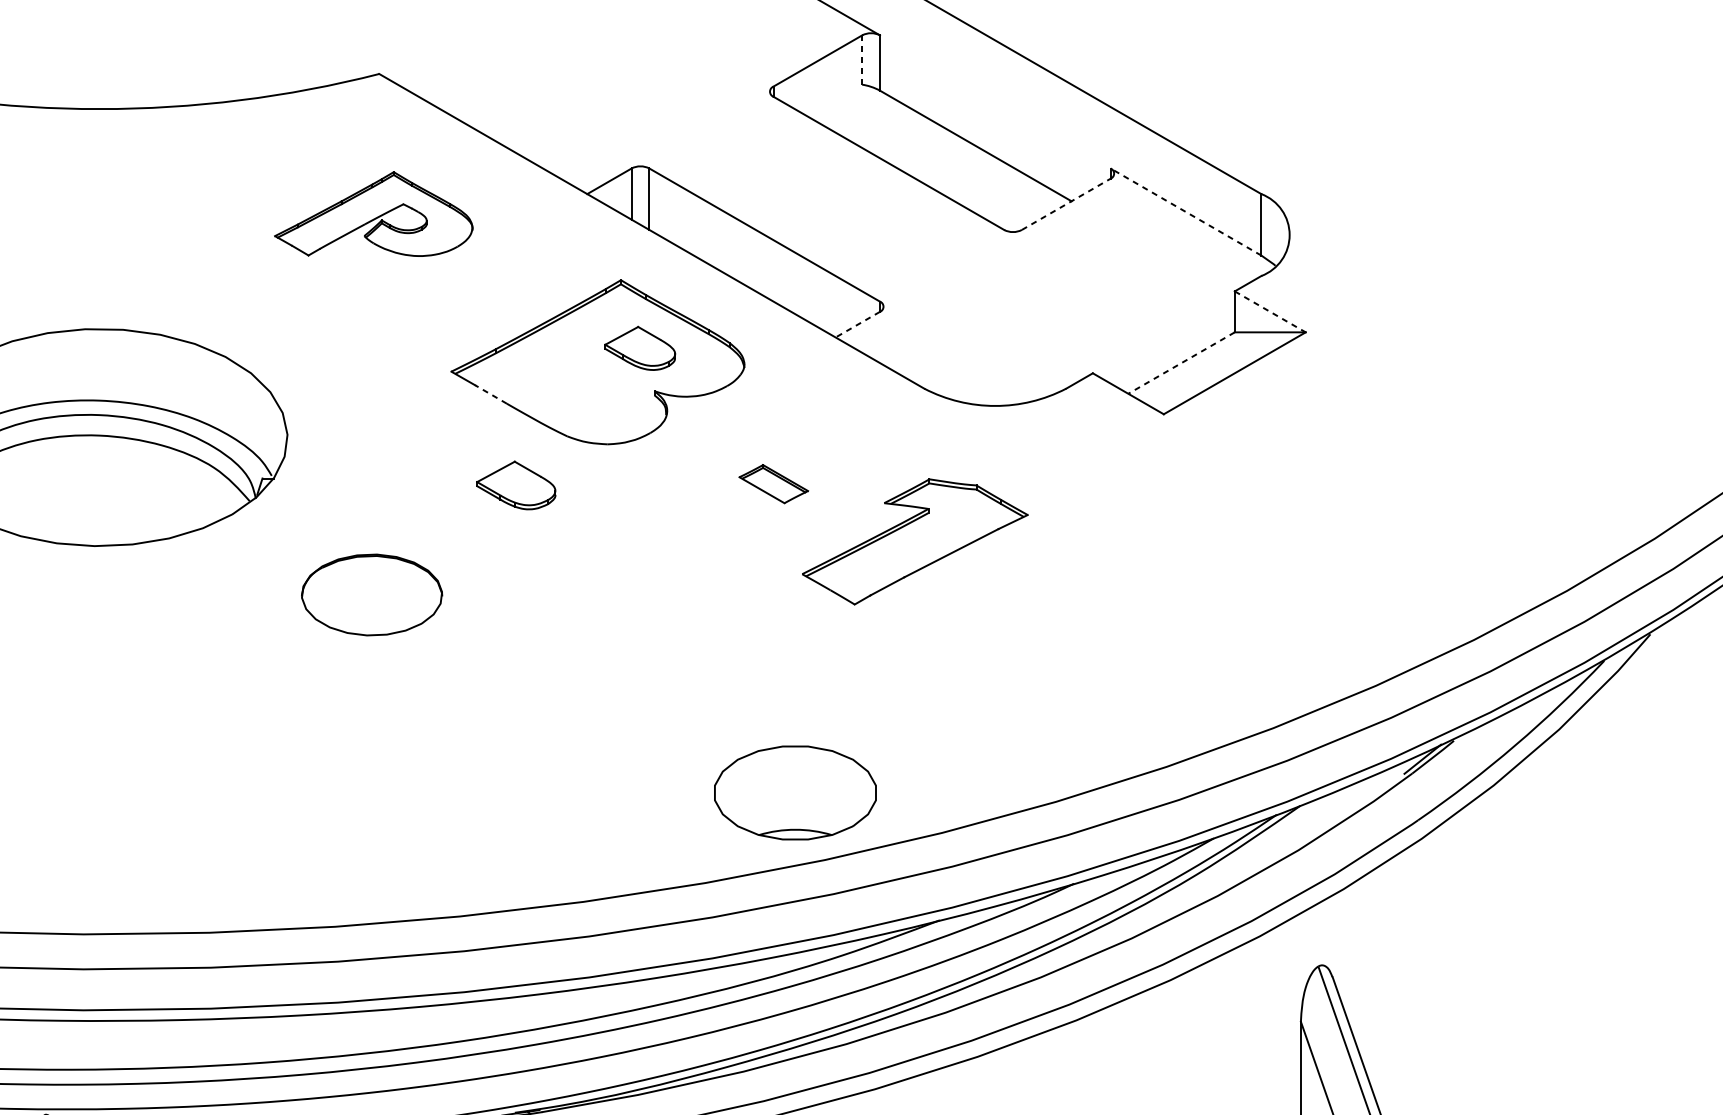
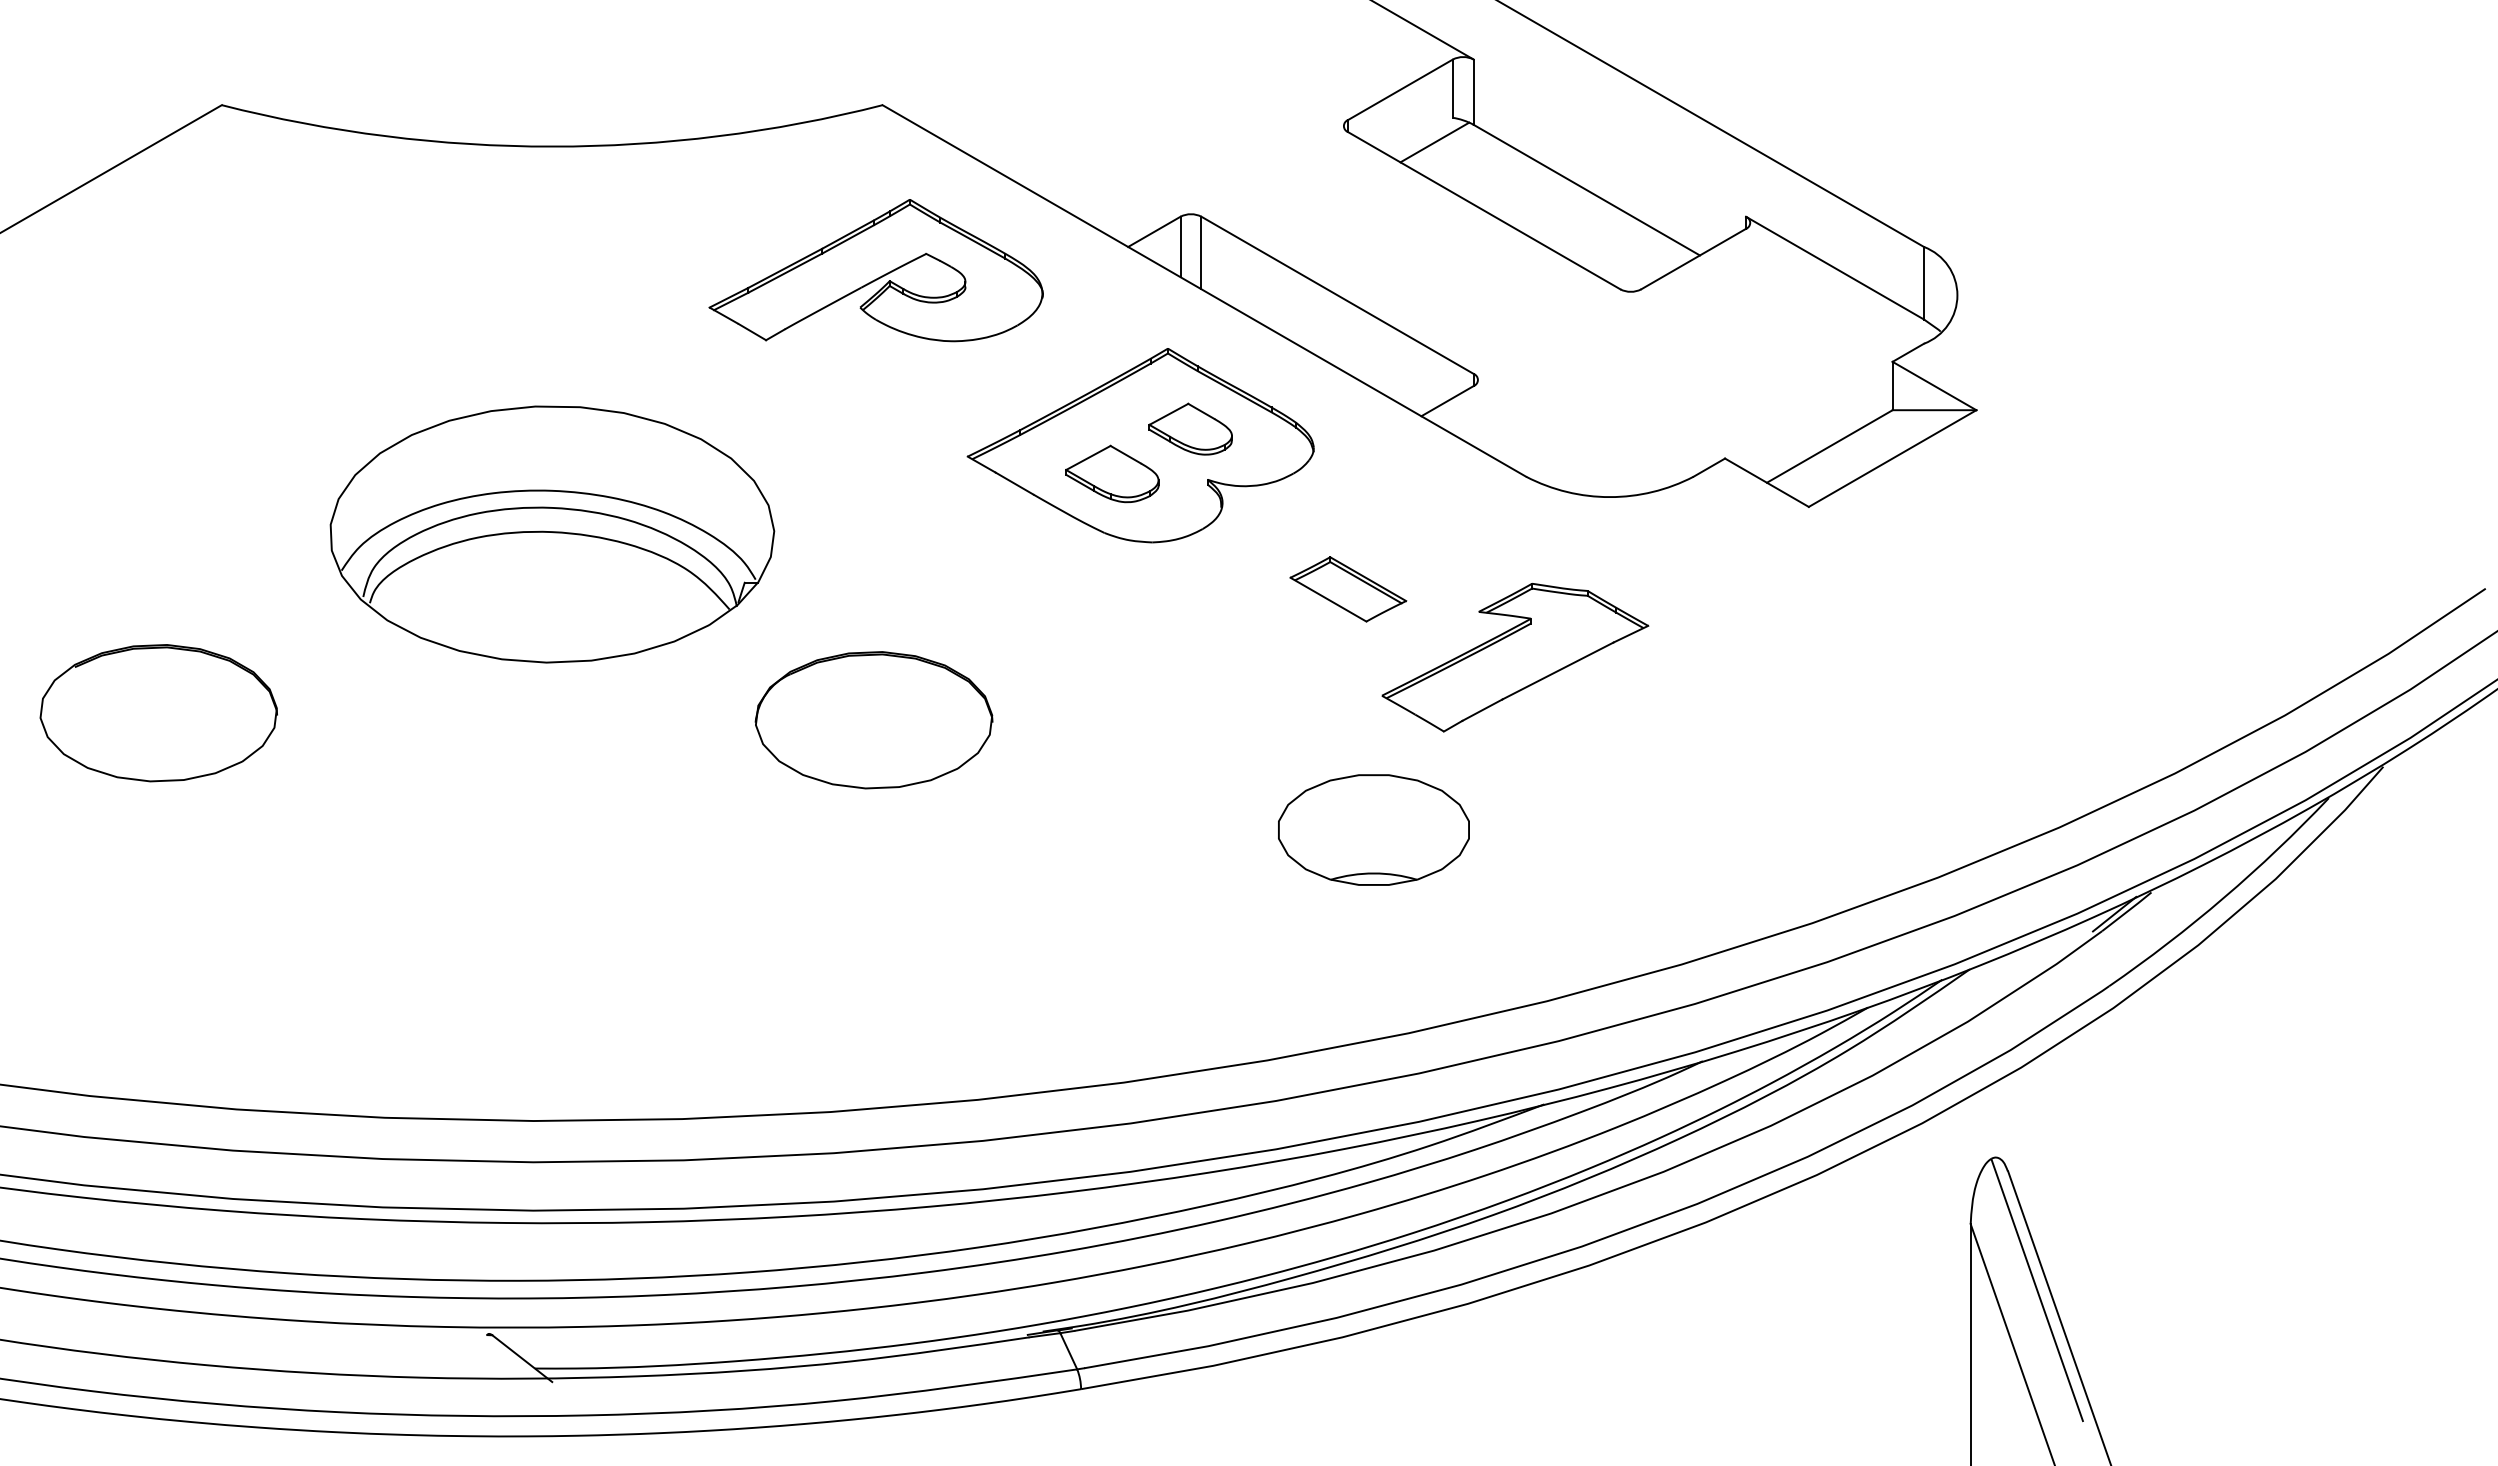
line: (861, 59) -> (1452, 88), dashed -> solid
line: (846, 105) -> (1434, 142), added
line: (1066, 203) -> (1694, 258), dashed -> solid
line: (1186, 212) -> (1835, 268), dashed -> solid
part: (373, 214) -> (875, 270), size x1.43
line: (1270, 312) -> (1934, 386), dashed -> solid
line: (857, 324) -> (1447, 401), dashed -> solid
line: (1181, 363) -> (1829, 446), dashed -> solid
line: (491, 394) -> (1014, 483), dashed -> solid
part: (773, 484) -> (1348, 589), size x1.43
part: (516, 485) -> (1112, 473), moved
part: (371, 595) -> (873, 720), size x1.43
part: (795, 792) -> (1373, 829), moved

